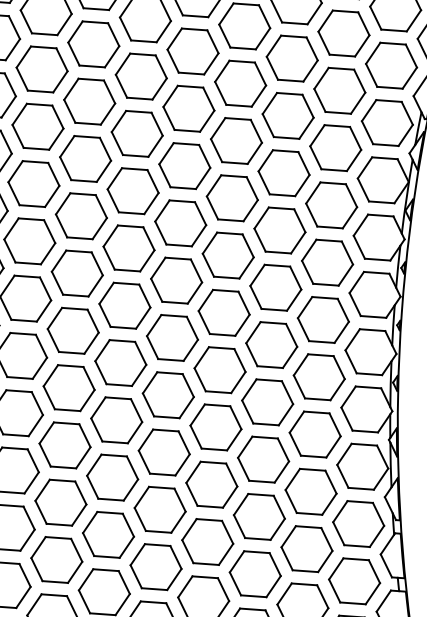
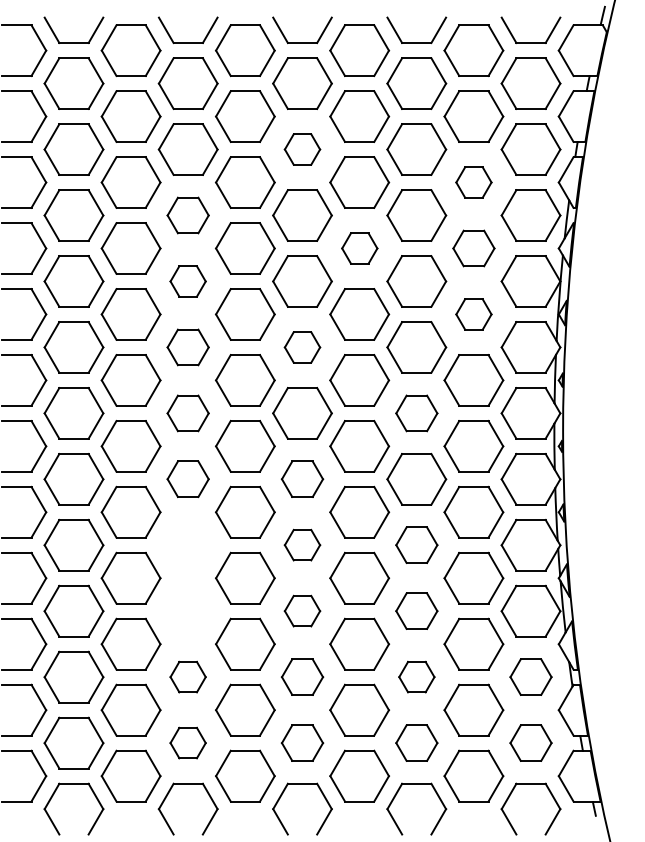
part: (193, 51) -> (302, 149), size x0.6
part: (339, 90) -> (473, 182), size x0.6
part: (89, 101) -> (187, 215), size x0.7
part: (236, 140) -> (359, 248), size x0.6
part: (335, 148) -> (473, 248), size x0.7
part: (84, 158) -> (187, 281), size x0.6
part: (331, 205) -> (473, 314), size x0.6
part: (80, 216) -> (187, 347), size x0.7
part: (180, 223) -> (302, 347), size x0.6
part: (76, 273) -> (187, 413), size x0.7
part: (275, 287) -> (416, 413), size x0.7
part: (72, 330) -> (187, 478), size x0.7
part: (172, 337) -> (302, 478), size x0.7
part: (68, 387) -> (187, 544), removed
part: (168, 394) -> (302, 544), size x0.6
part: (267, 401) -> (416, 544), size x0.7
part: (64, 444) -> (187, 610), removed
part: (164, 451) -> (302, 610), size x0.6
part: (263, 458) -> (416, 610), size x0.7
part: (60, 502) -> (187, 676), size x0.6
part: (160, 509) -> (302, 676), size x0.7
part: (259, 516) -> (416, 676), size x0.6
part: (358, 523) -> (530, 676), size x0.7
part: (56, 559) -> (187, 742), size x0.6
part: (156, 566) -> (302, 742), size x0.7
part: (255, 573) -> (416, 742), size x0.7
part: (354, 580) -> (530, 742), size x0.7

